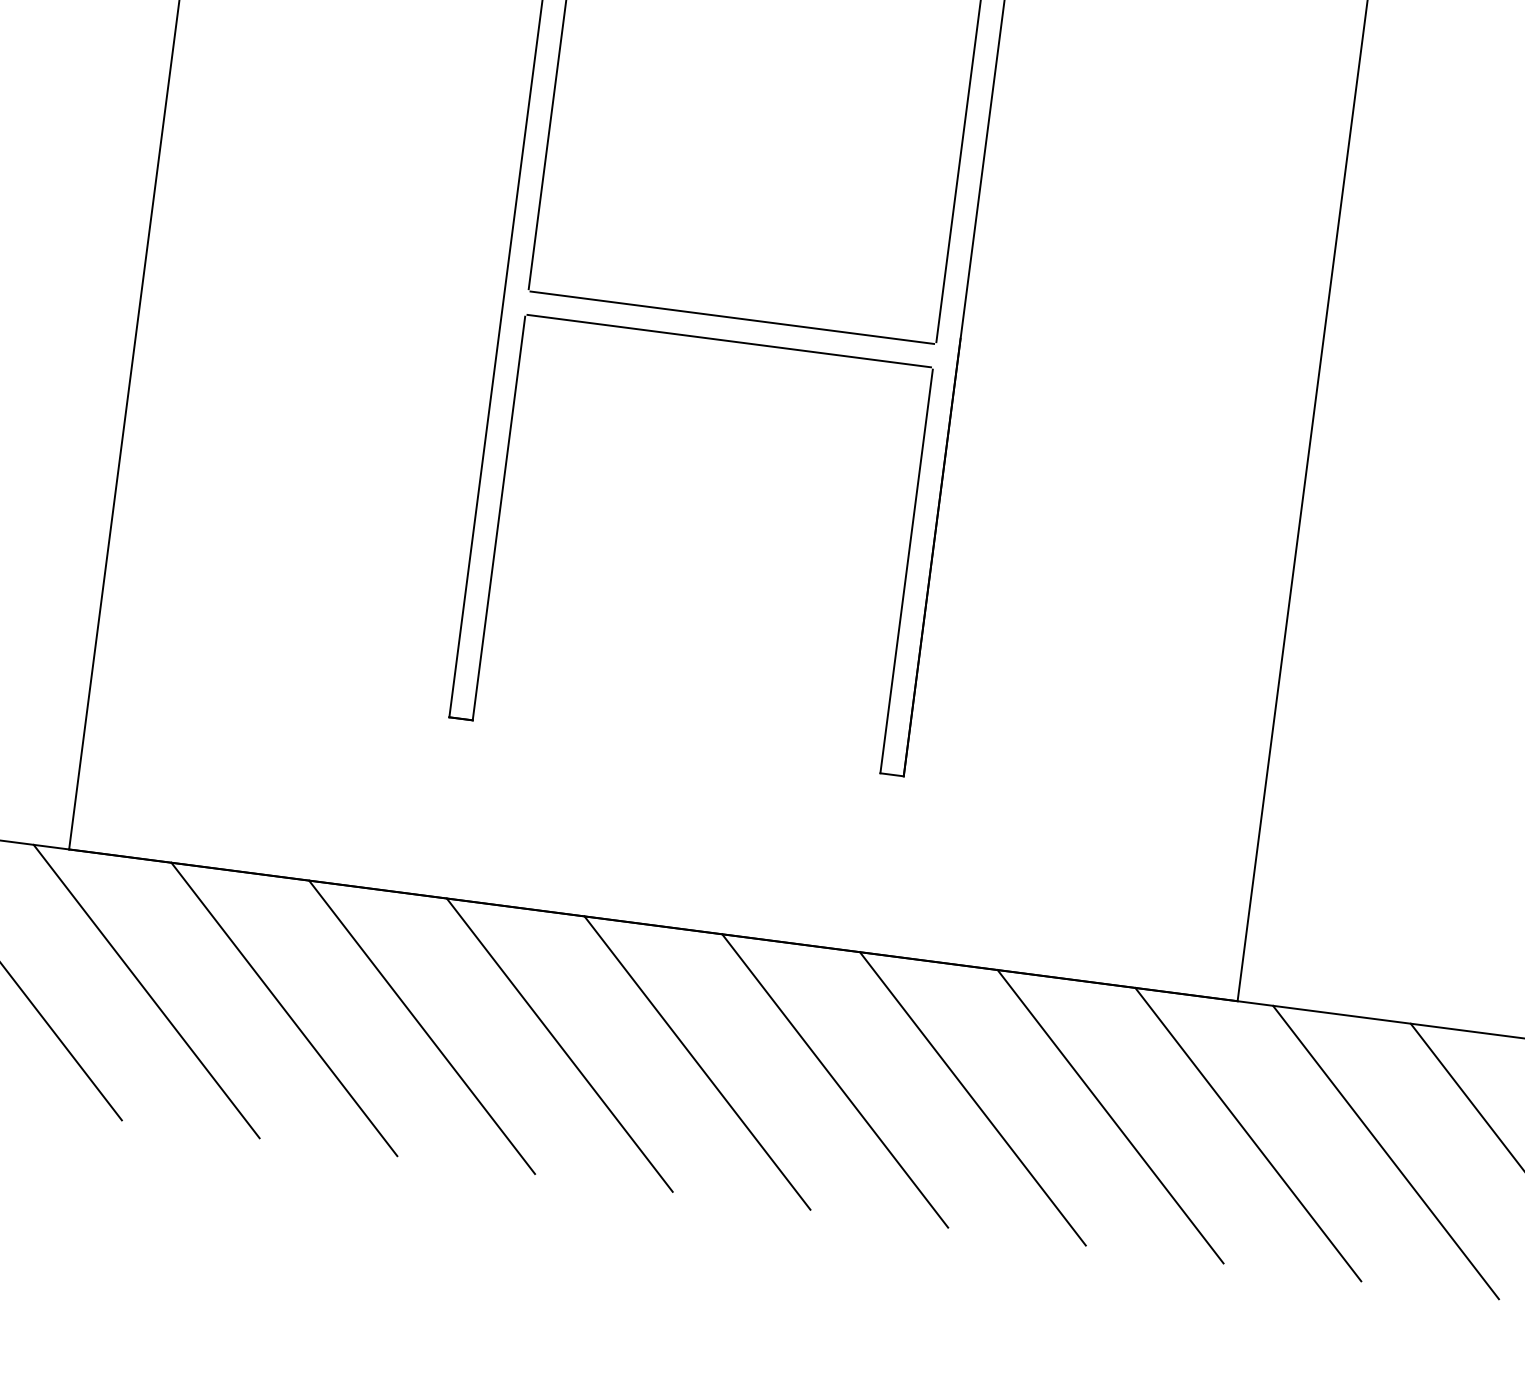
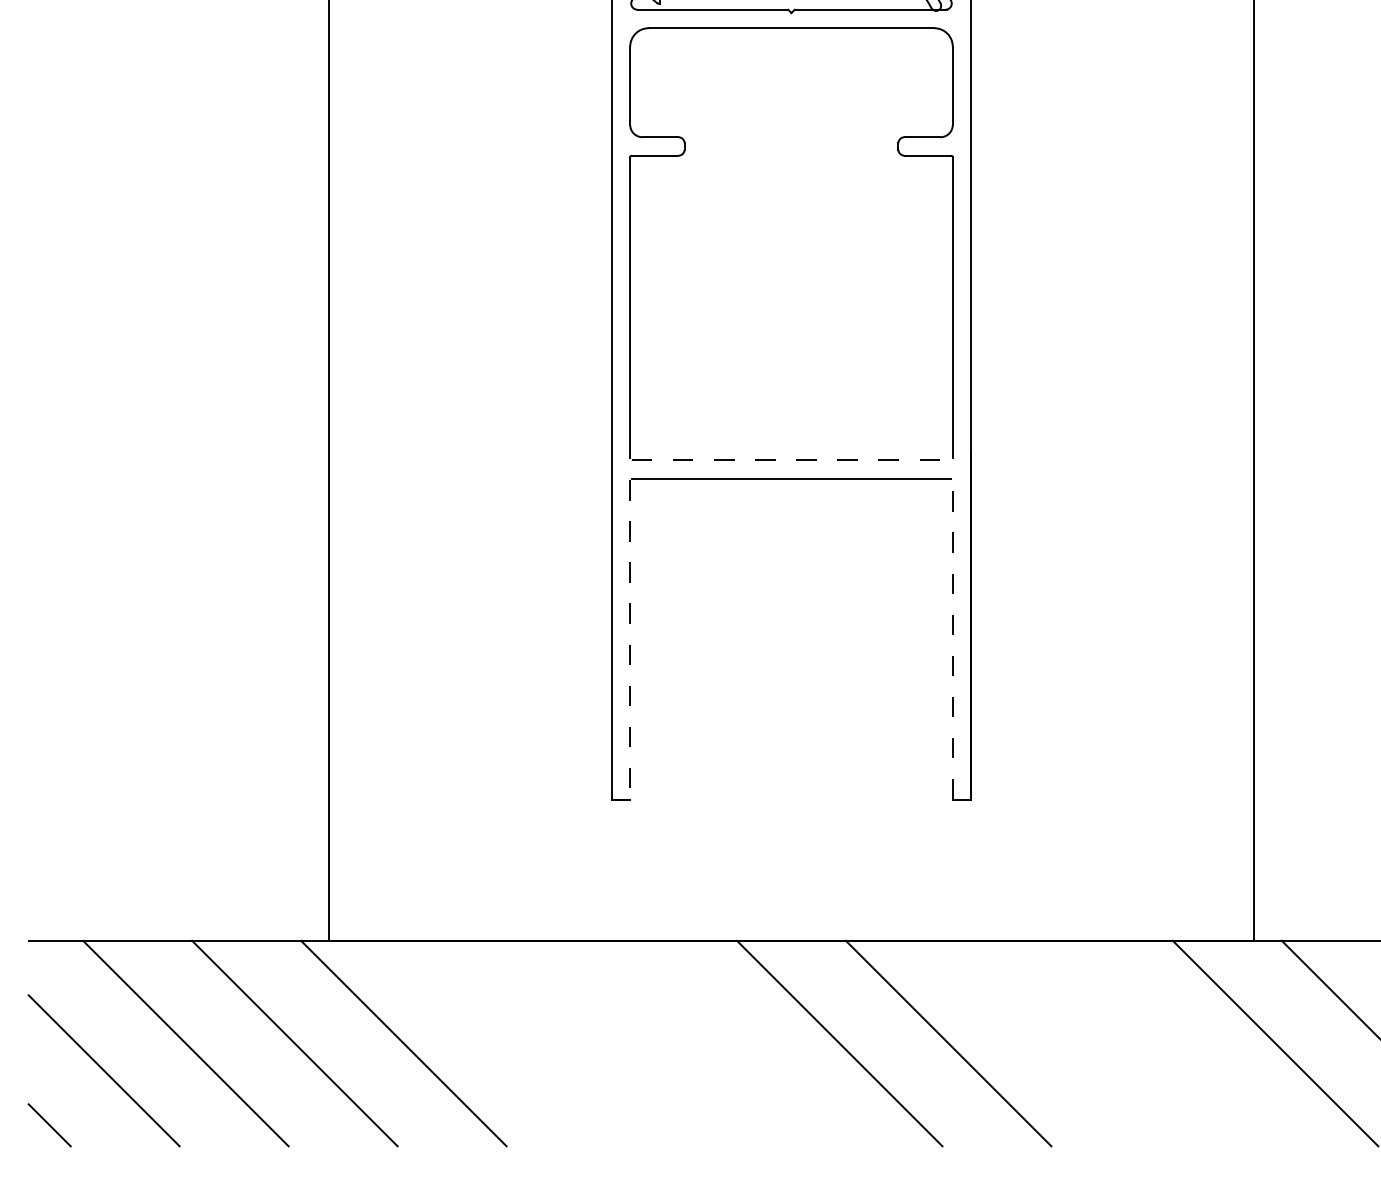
line: (732, 318) -> (791, 460), solid -> dashed
line: (499, 518) -> (630, 639), solid -> dashed
line: (906, 570) -> (952, 639), solid -> dashed
line: (283, 1009) -> (512, 1043), removed
line: (421, 1027) -> (621, 1043), removed
line: (559, 1045) -> (730, 1043), removed
line: (972, 1098) -> (1057, 1043), removed
line: (1110, 1116) -> (1166, 1043), removed

